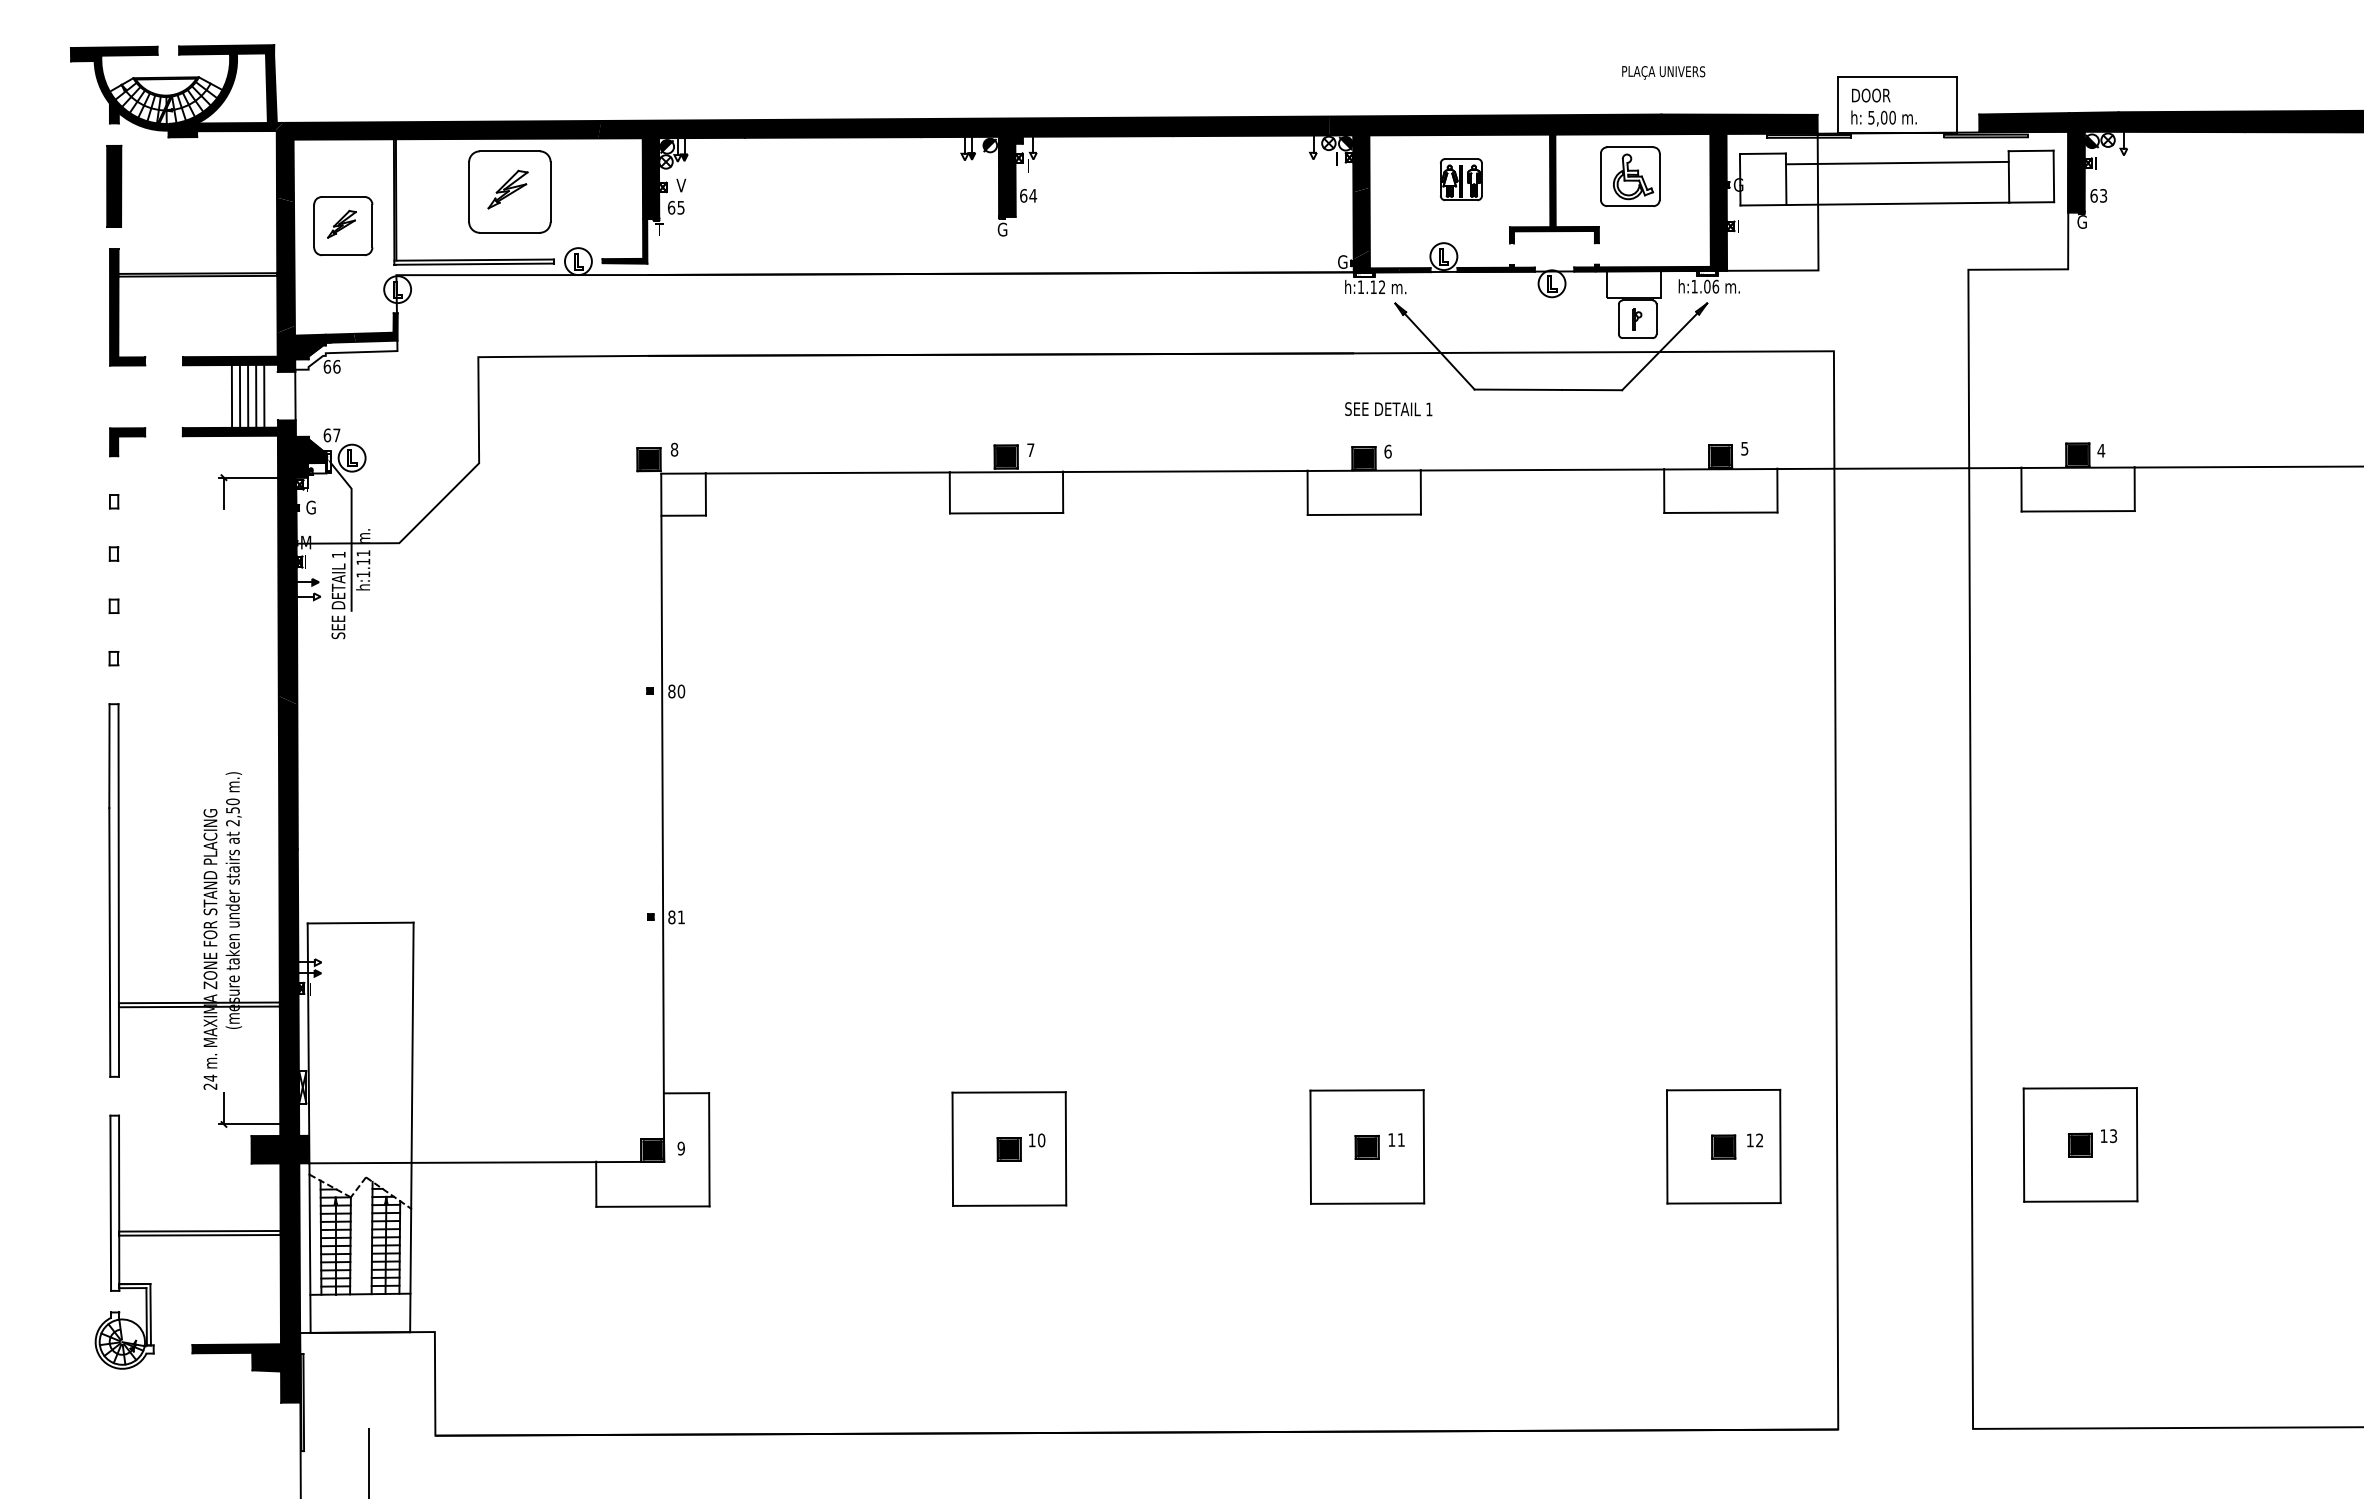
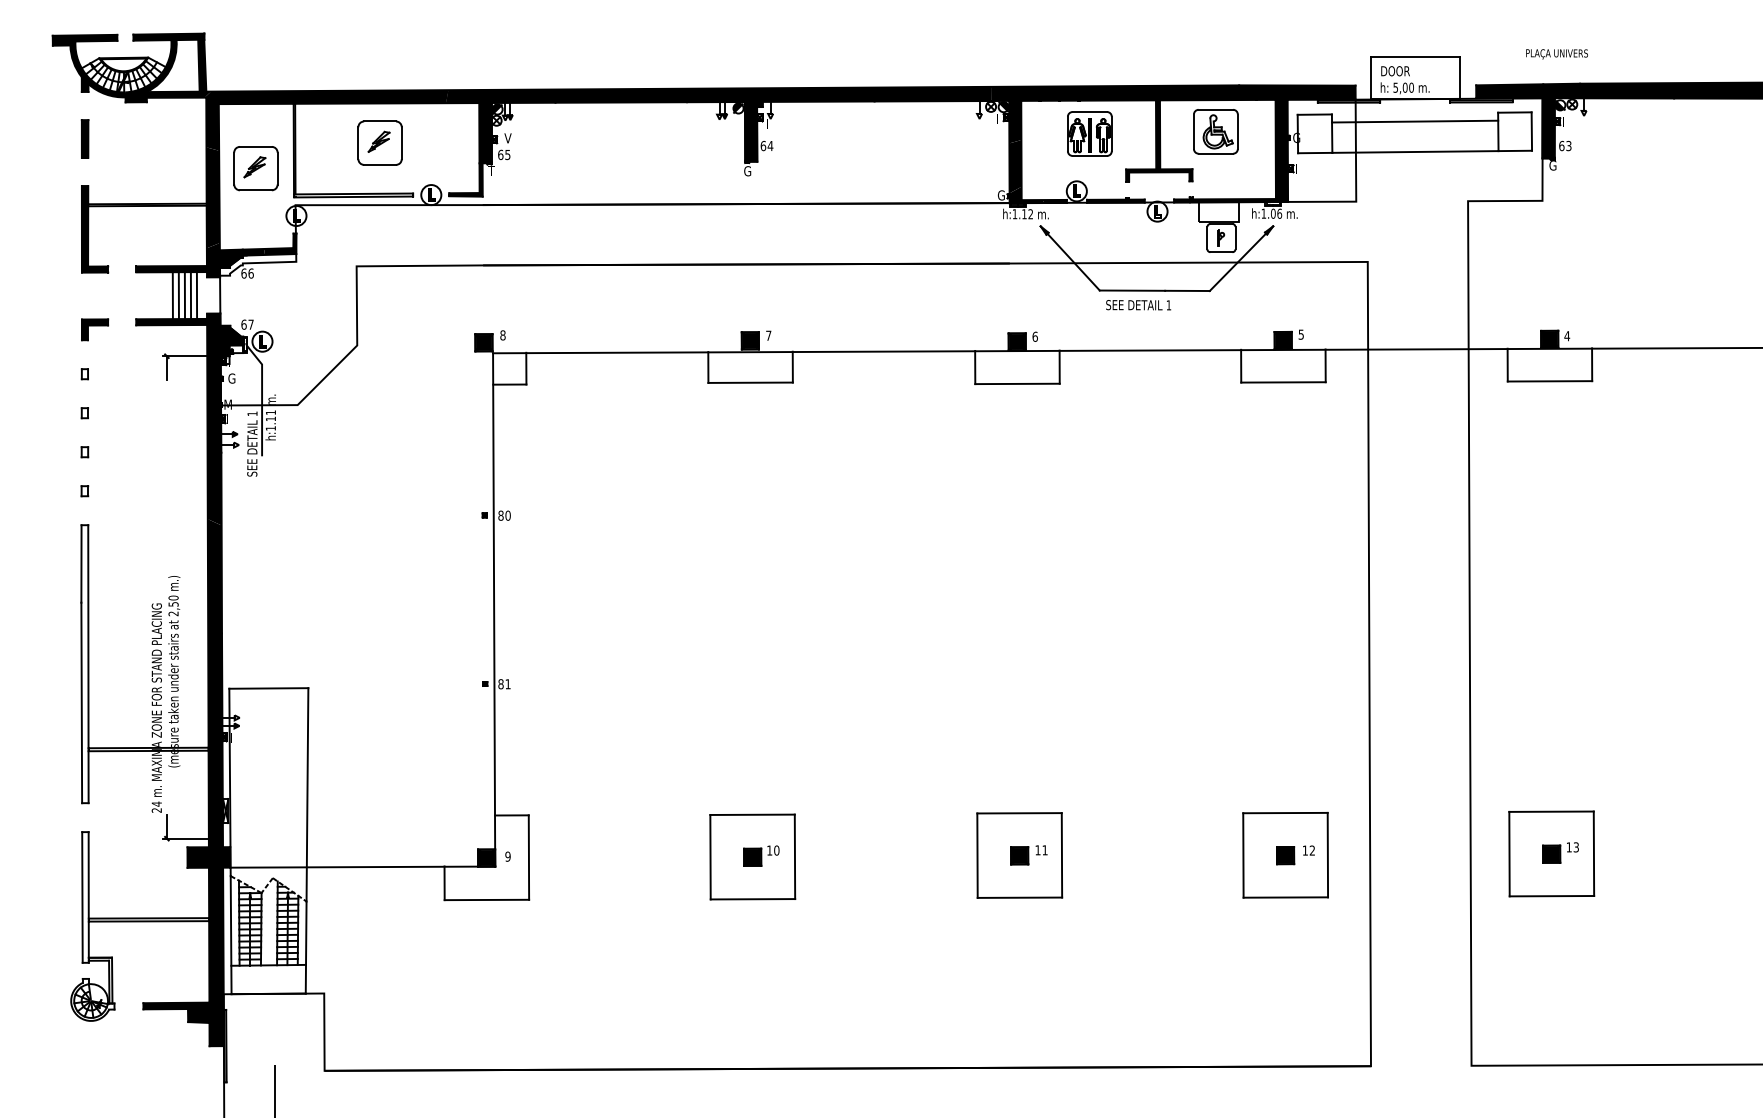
text: (1663, 72) -> (1556, 54), moved
part: (1461, 179) -> (1089, 133), size x1.43
part: (114, 186) -> (85, 139), size x0.62
part: (509, 191) -> (379, 142), size x0.71
text: (1388, 409) -> (1138, 305), moved

